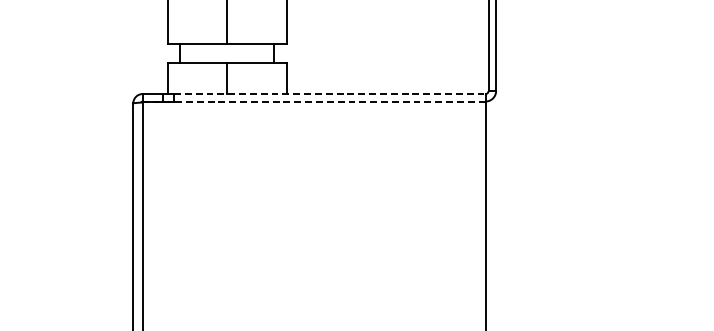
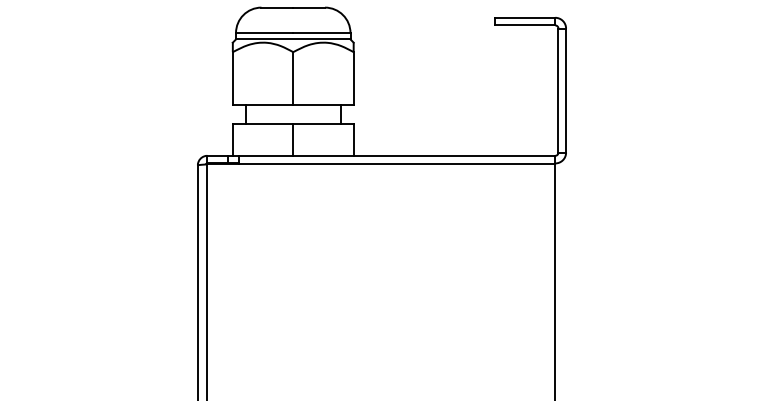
line: (330, 93) -> (397, 155), dashed -> solid
line: (314, 102) -> (381, 164), dashed -> solid

